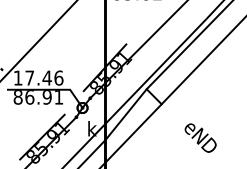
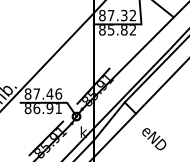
text: (17, 77) -> (27, 93), 17.46 -> 87.46
text: (200, 138) -> (154, 139), moved

